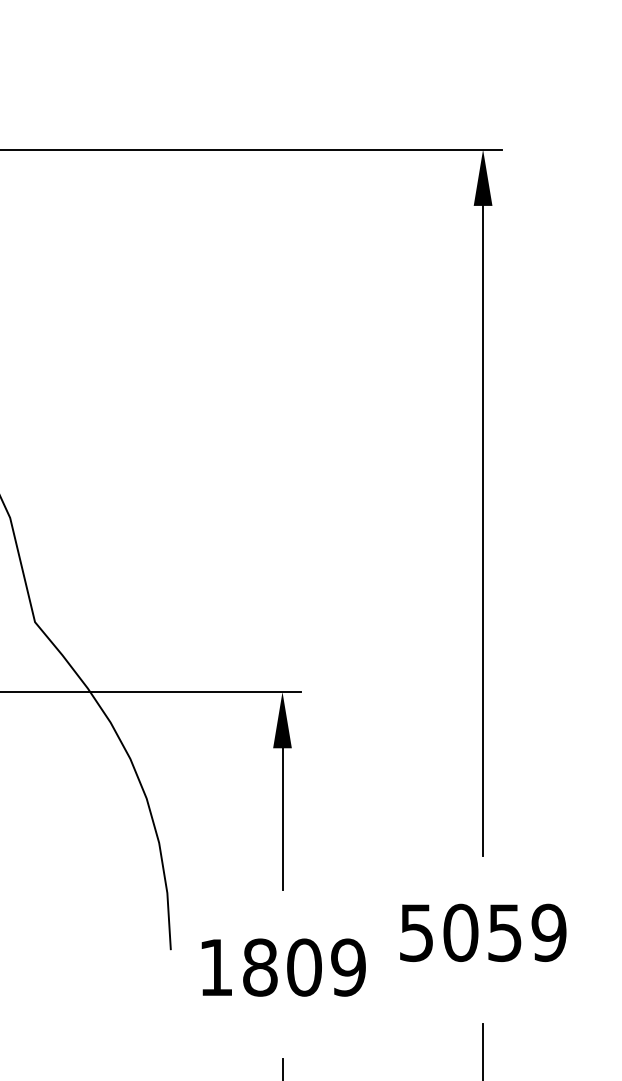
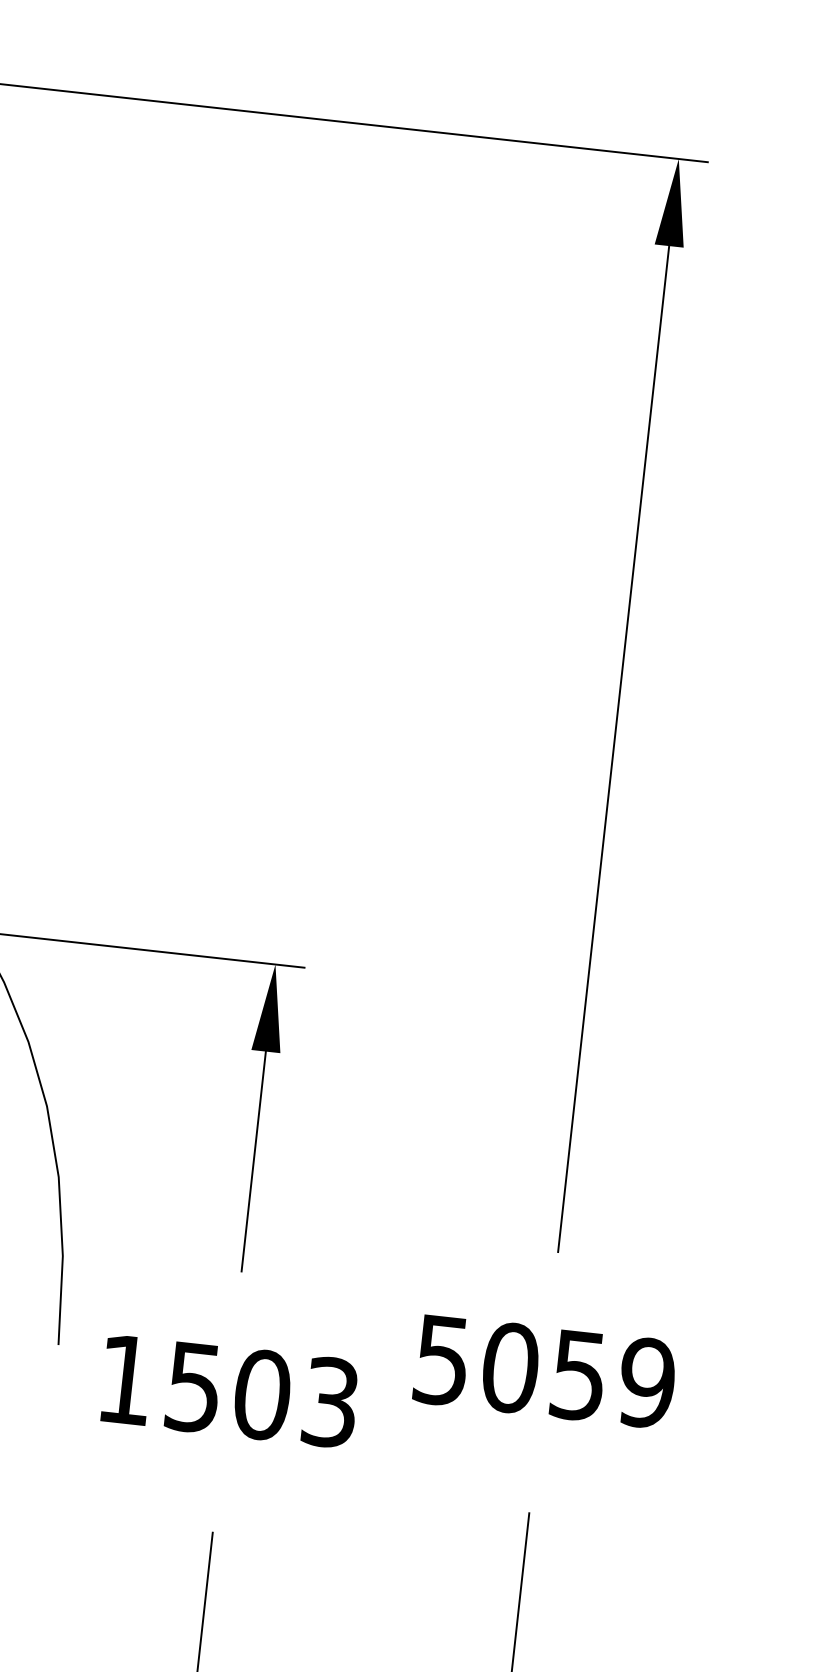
text: (304, 967) -> (262, 1394), 1809 -> 1503

